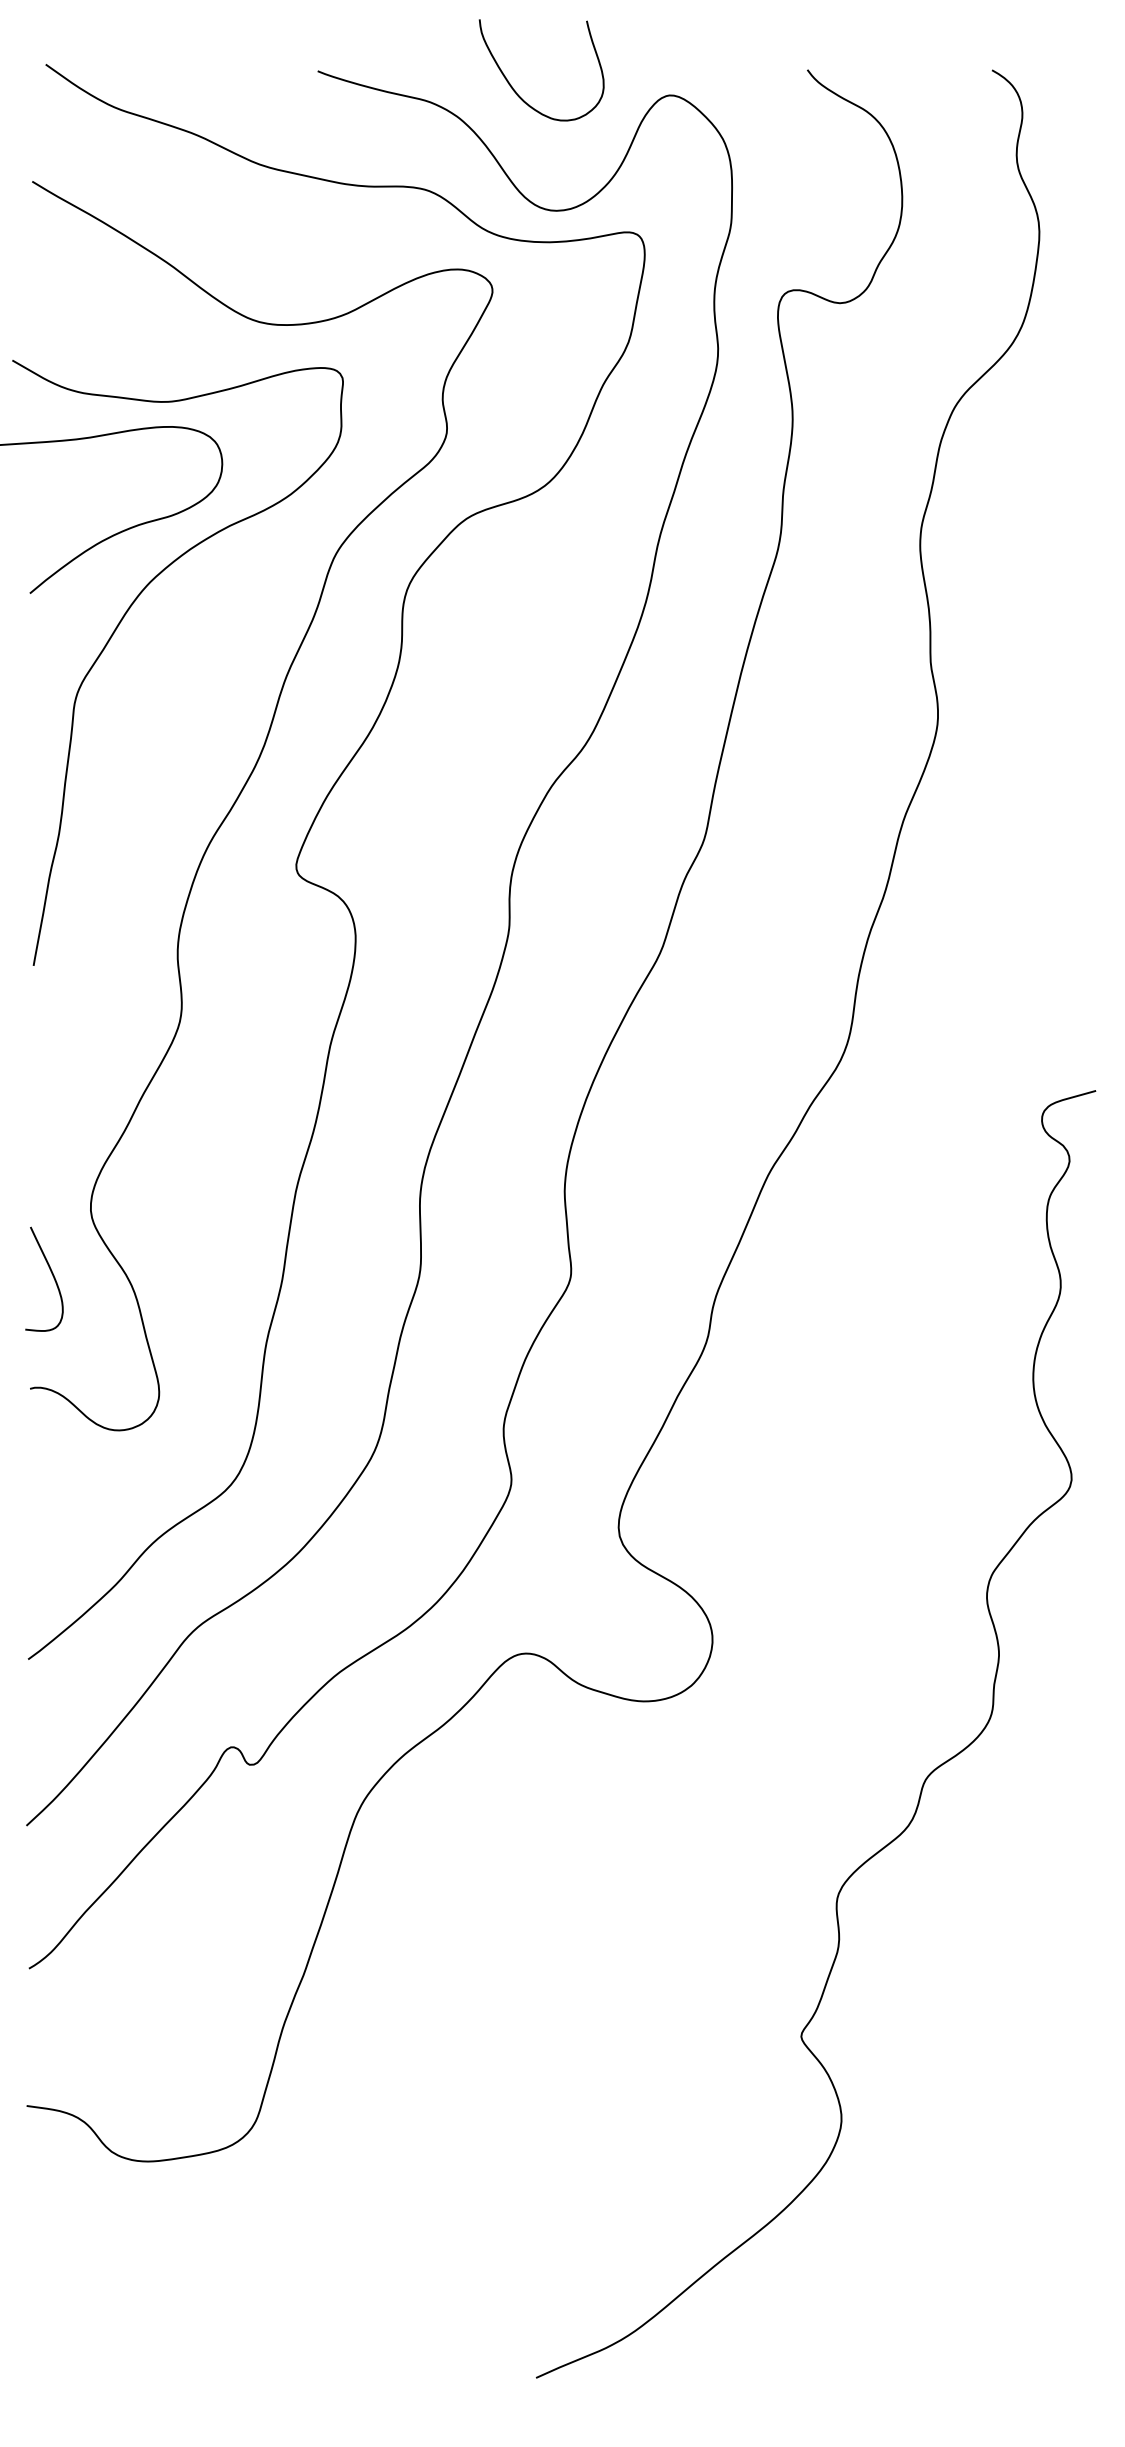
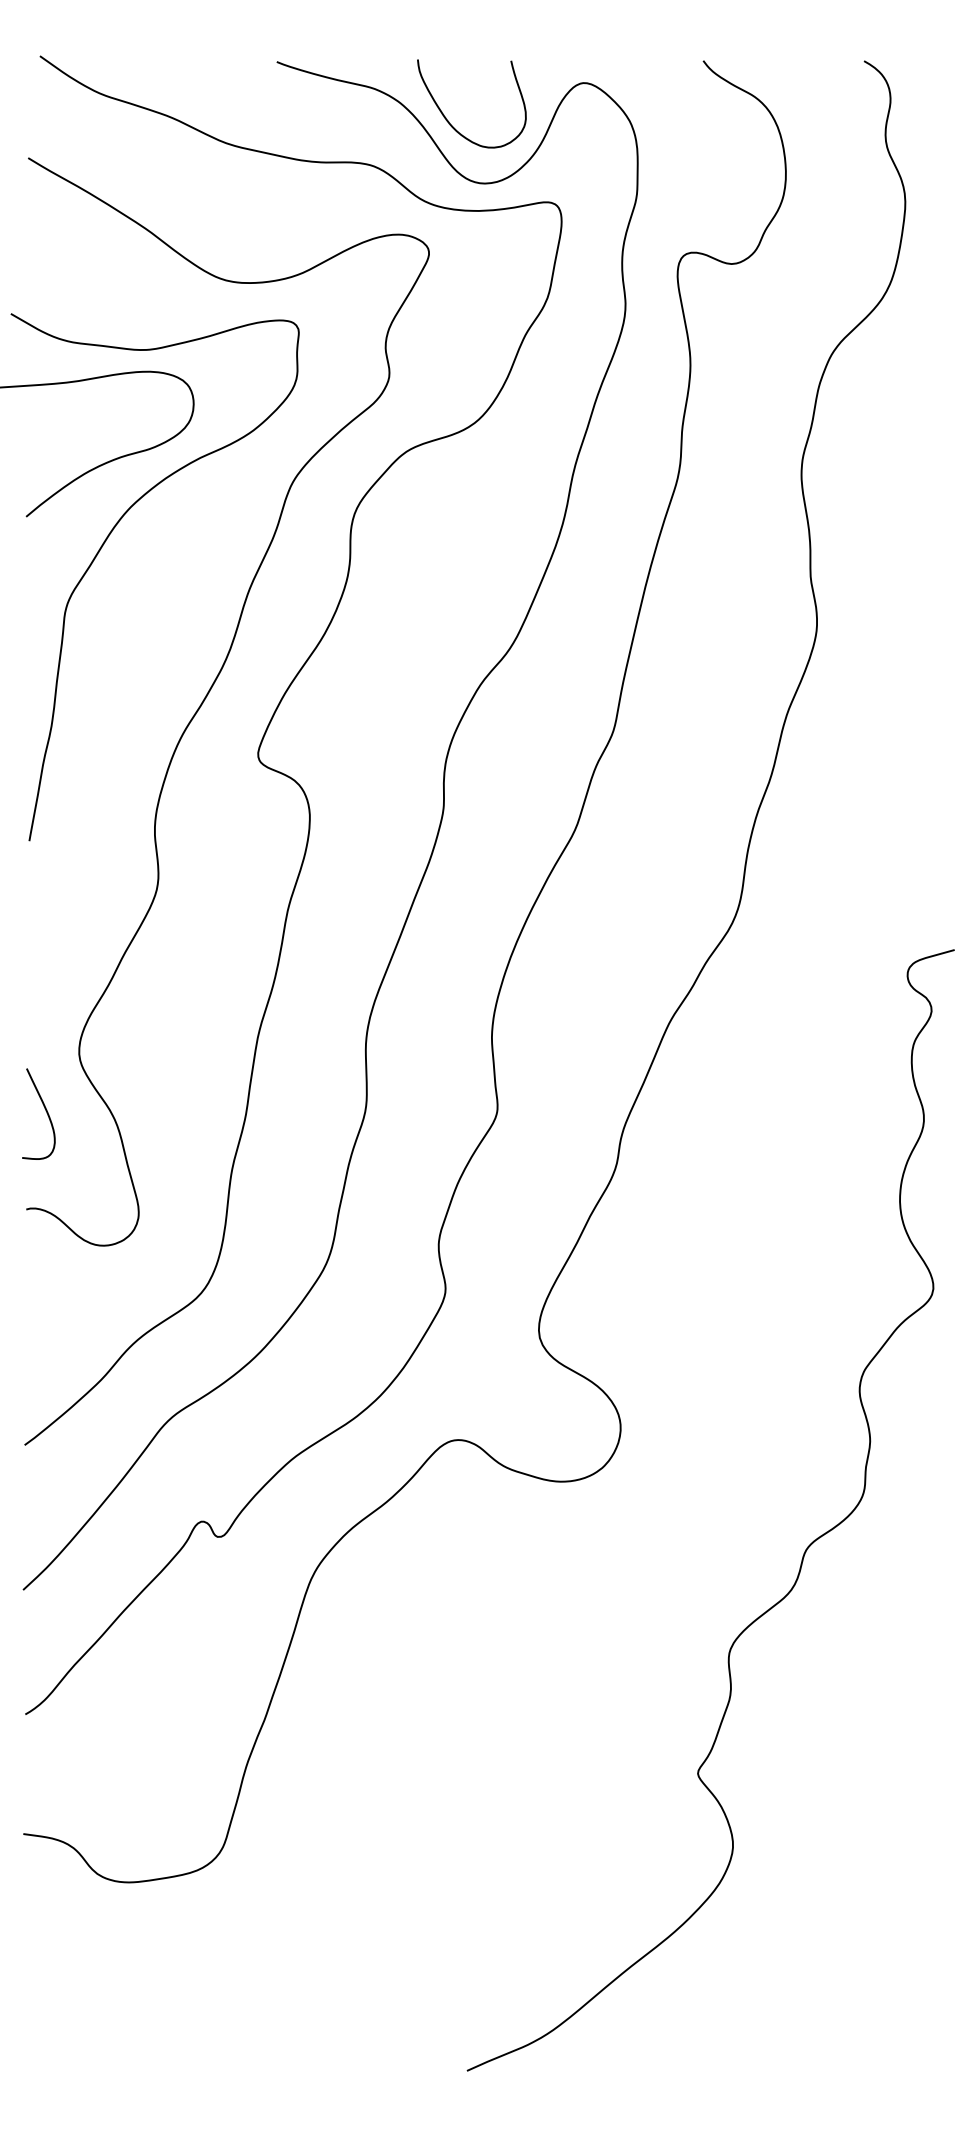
curve: (516, 91) -> (449, 122), moved

